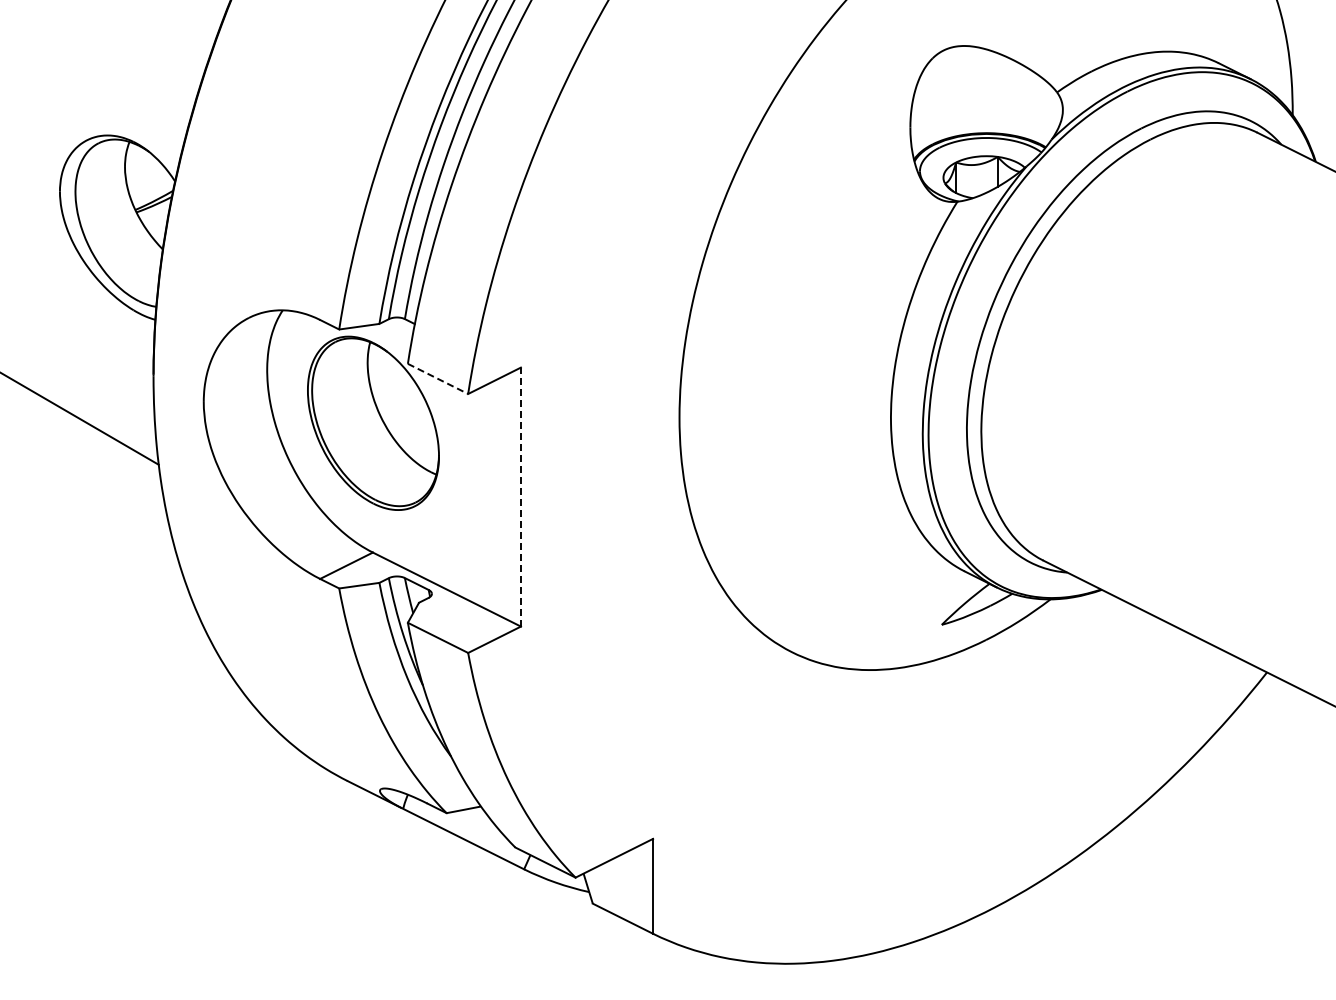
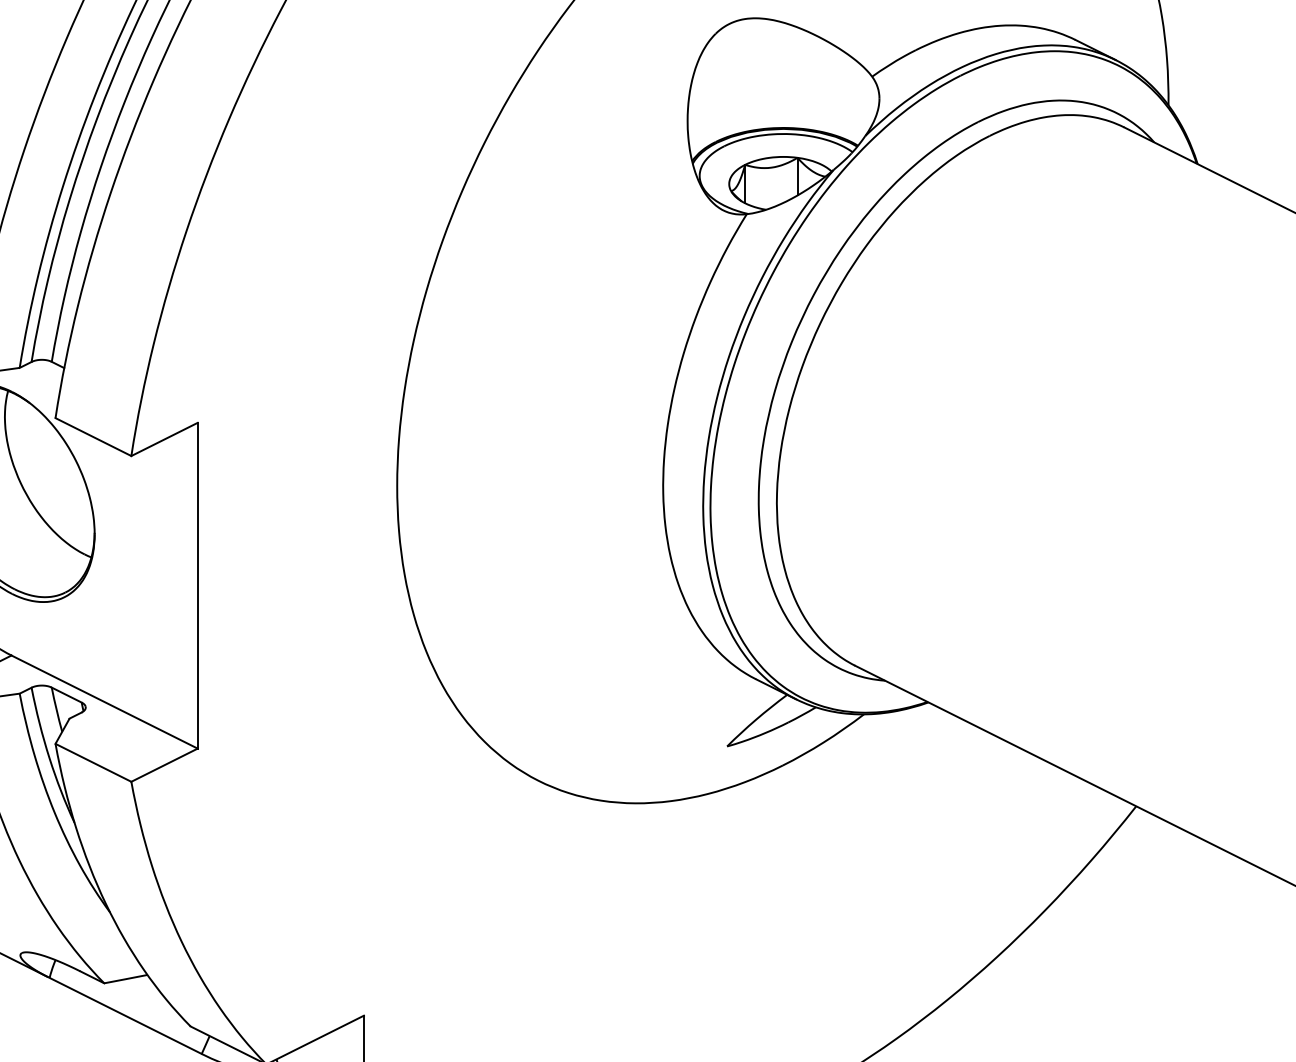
line: (438, 378) -> (94, 436), dashed -> solid
line: (520, 496) -> (197, 584), dashed -> solid

